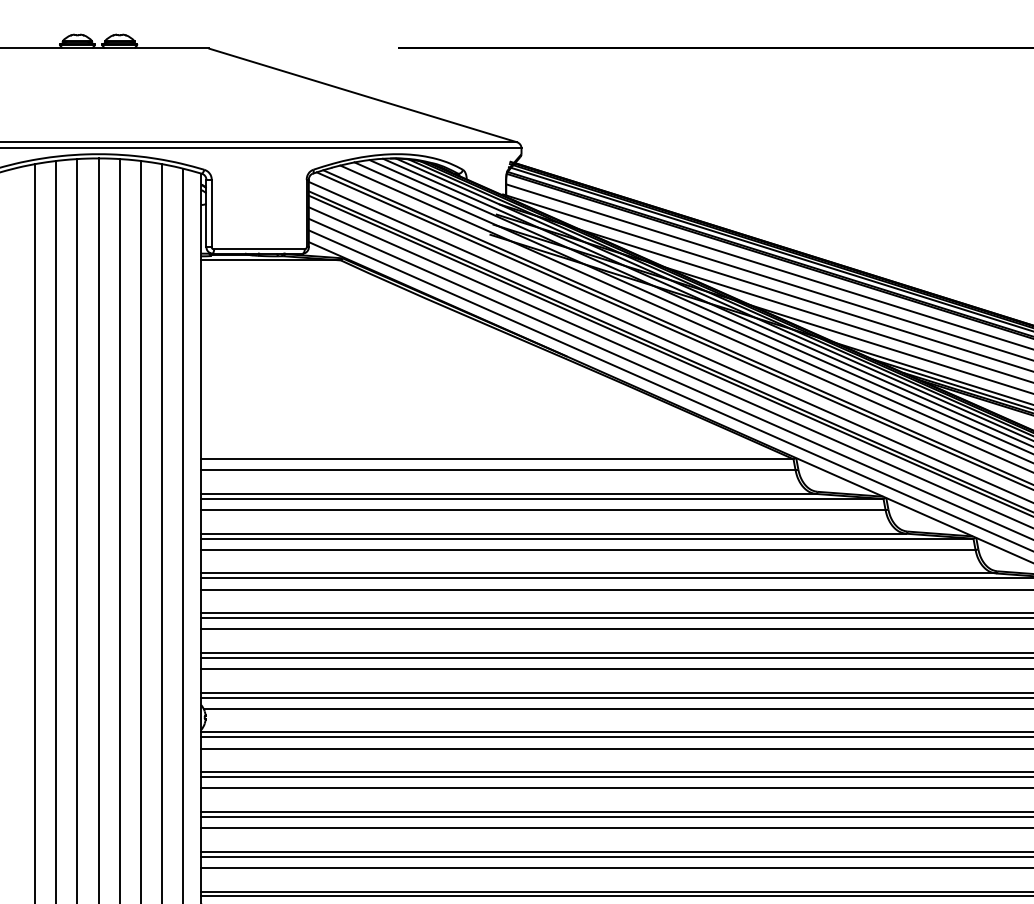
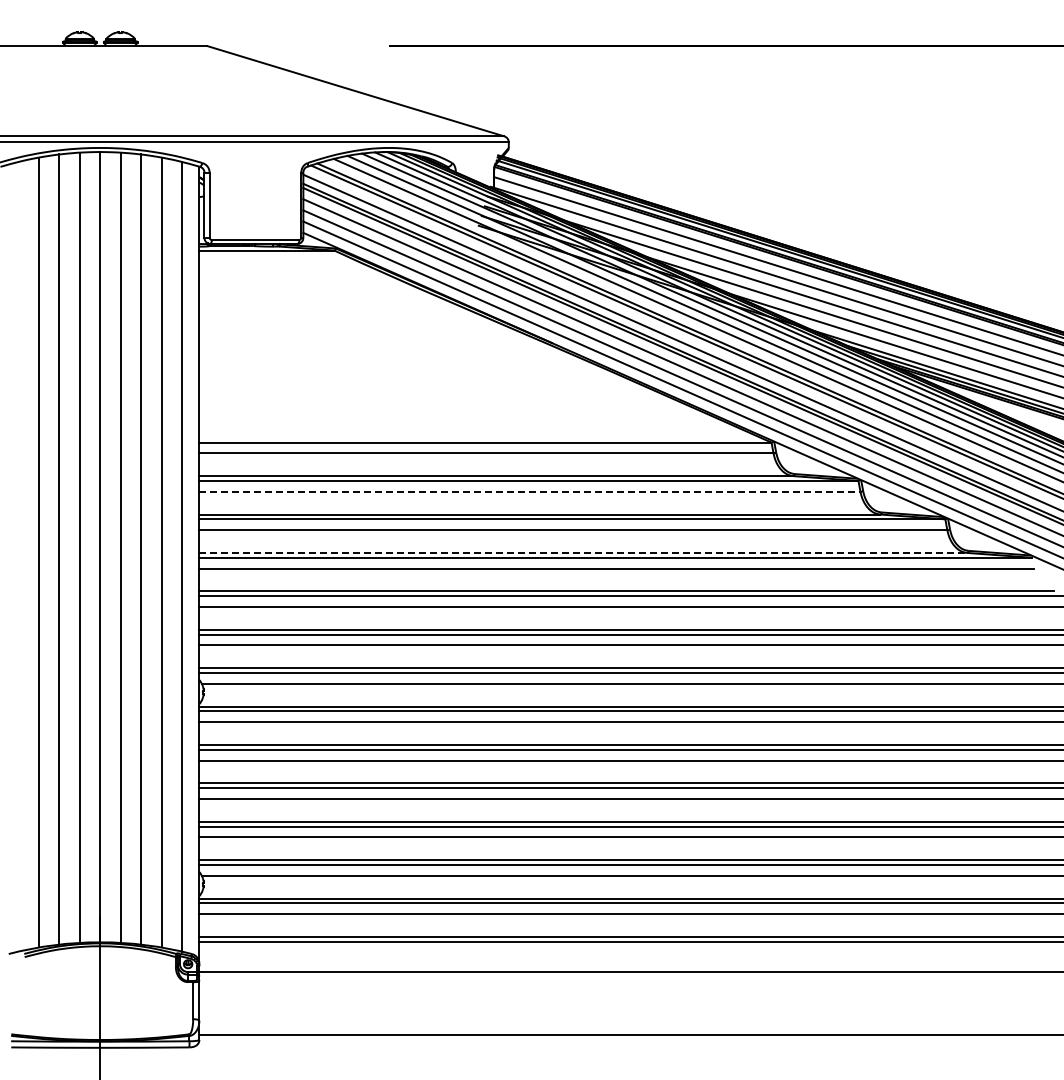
line: (542, 509) -> (529, 491), solid -> dashed
line: (598, 573) -> (583, 552), solid -> dashed

